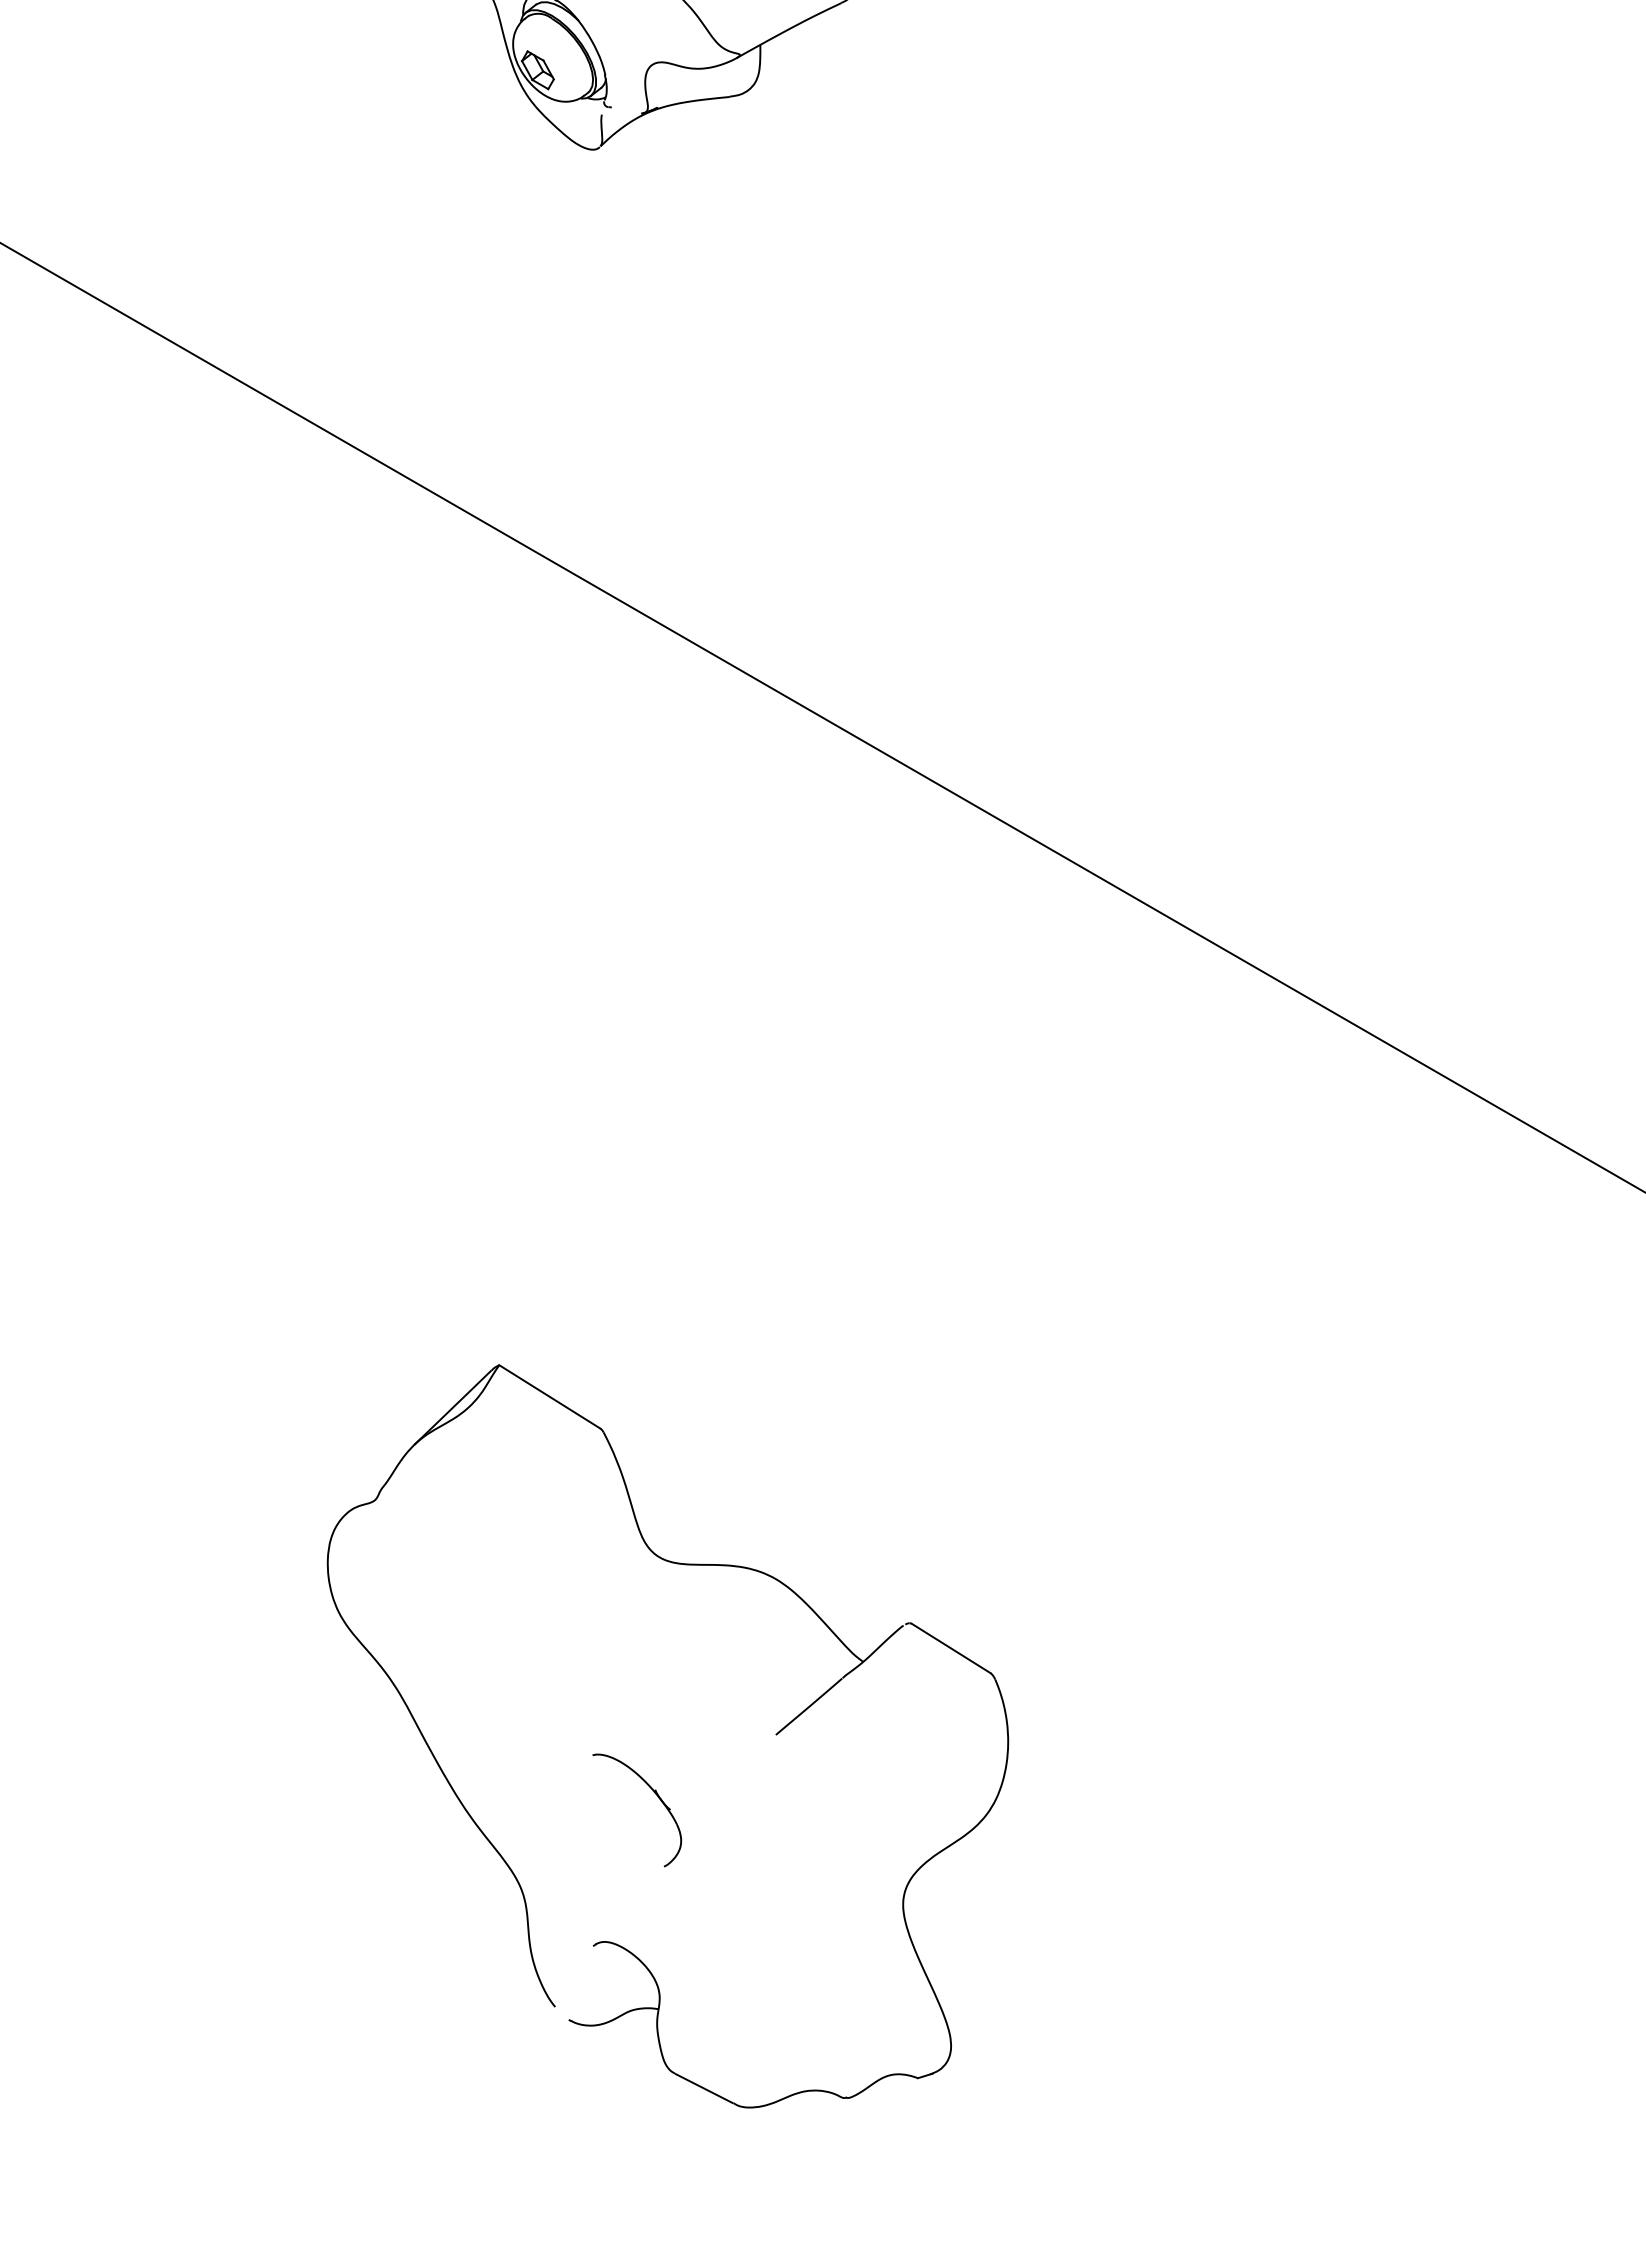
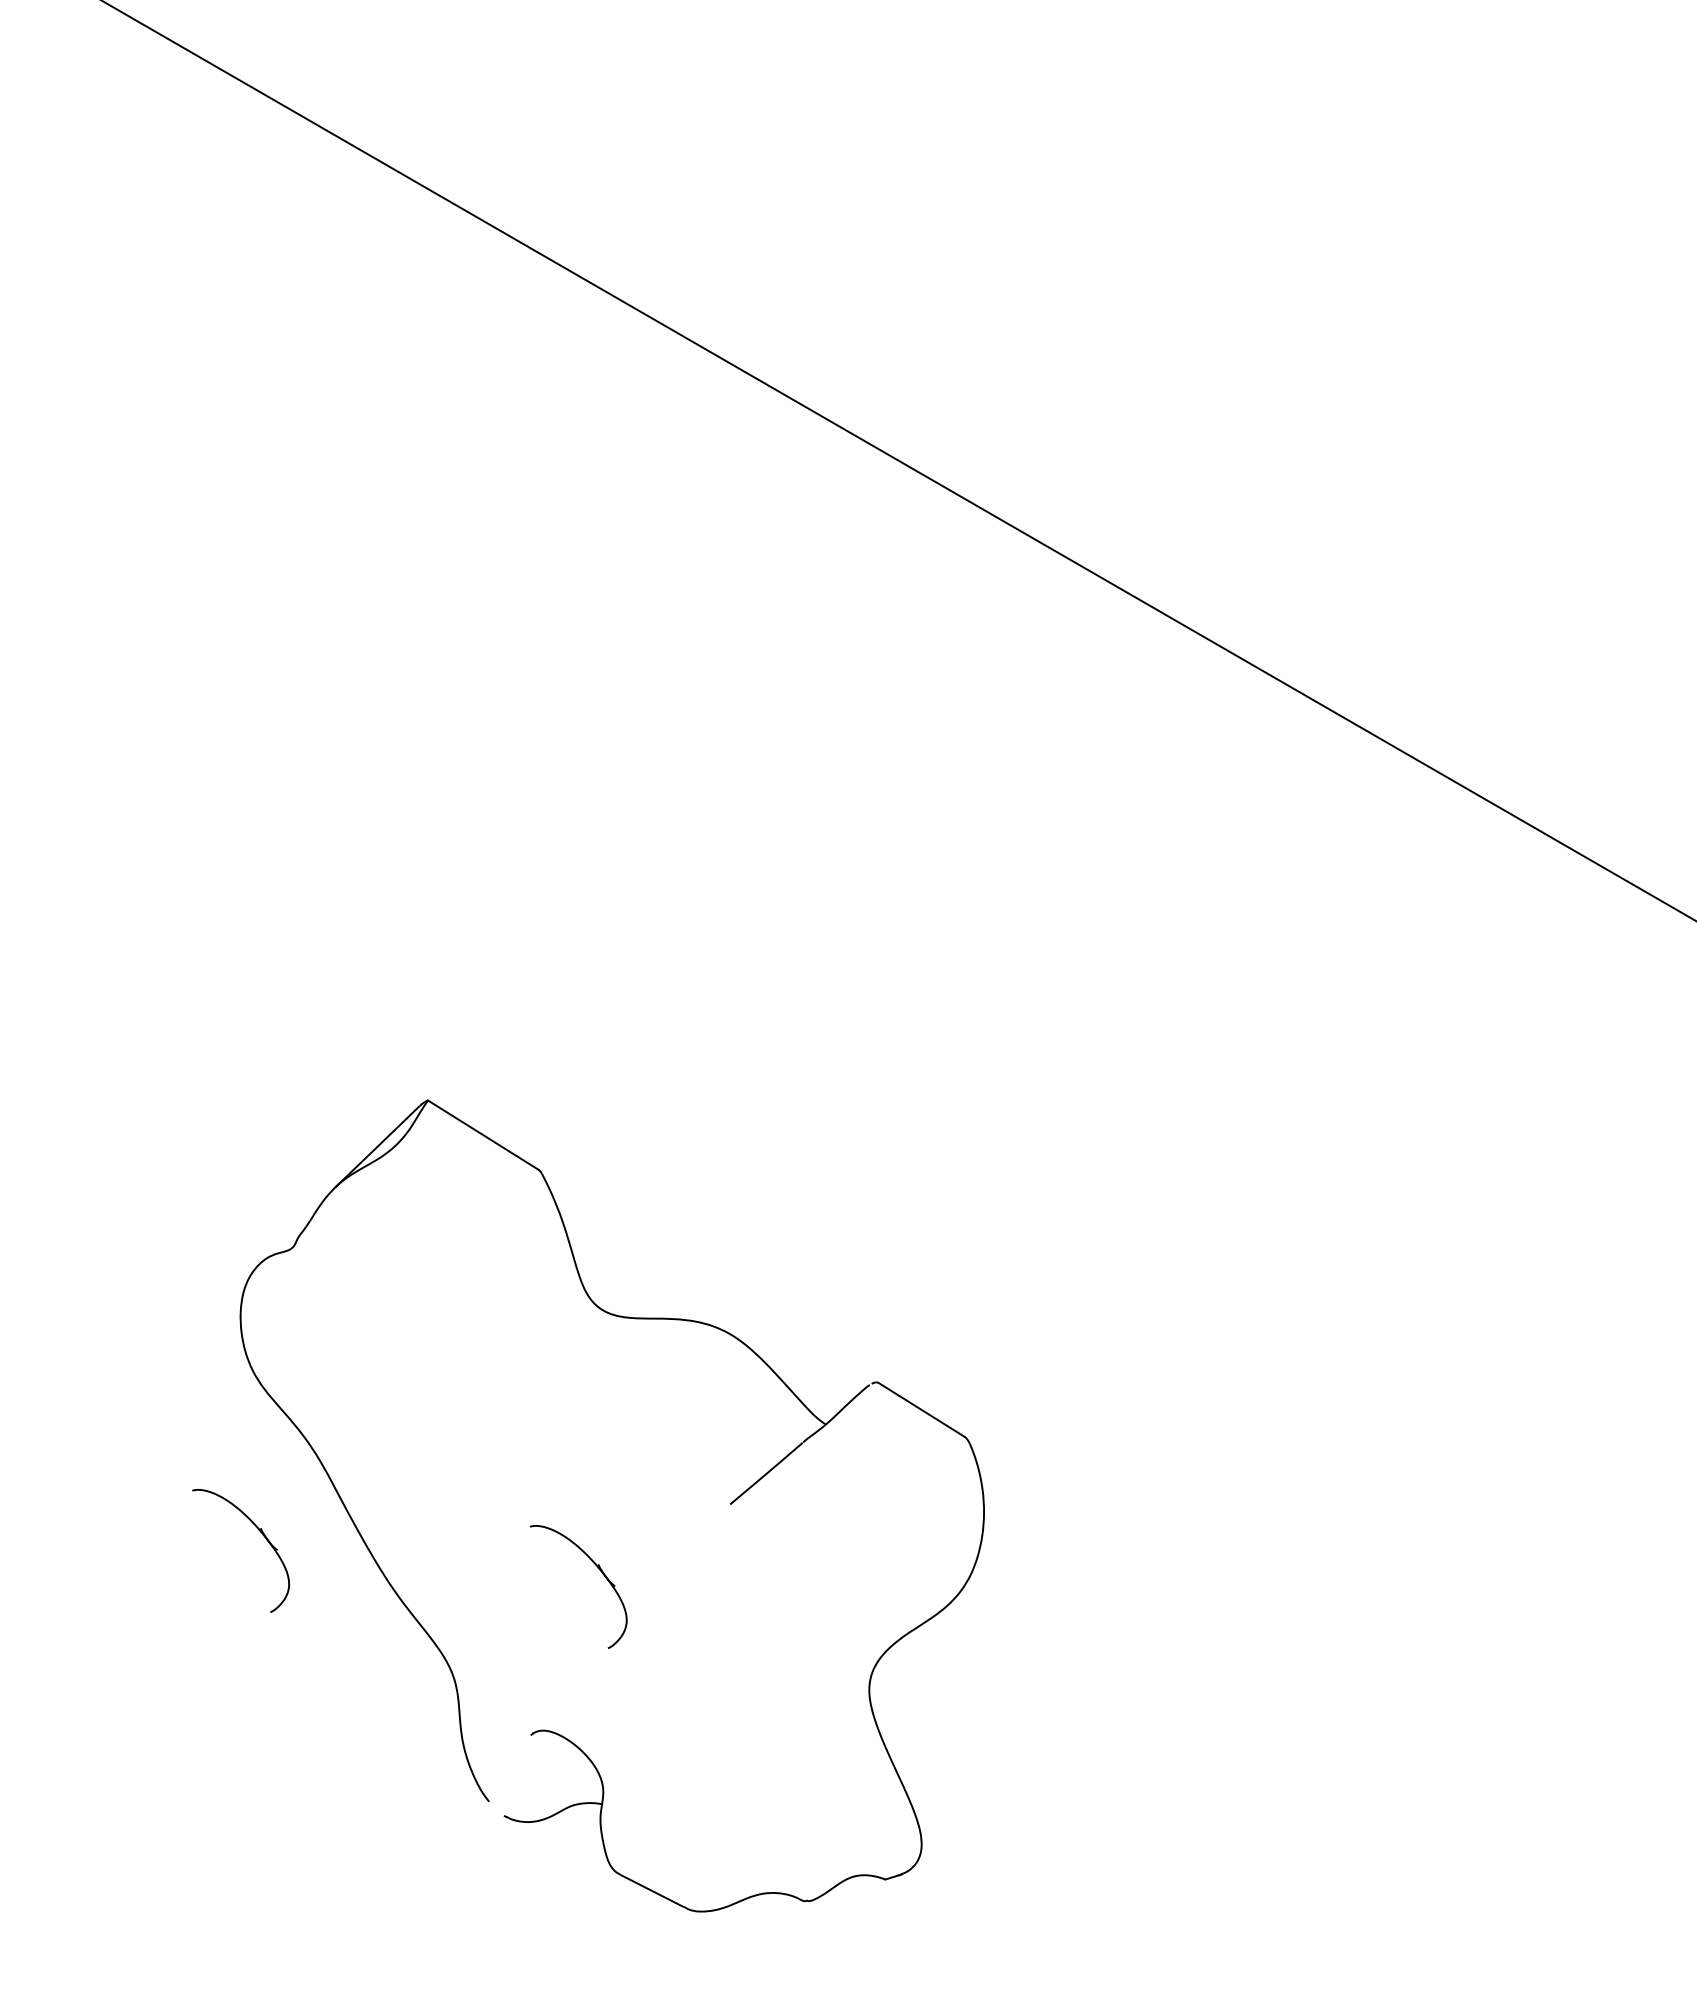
part: (345, 1760) -> (259, 1532), added

